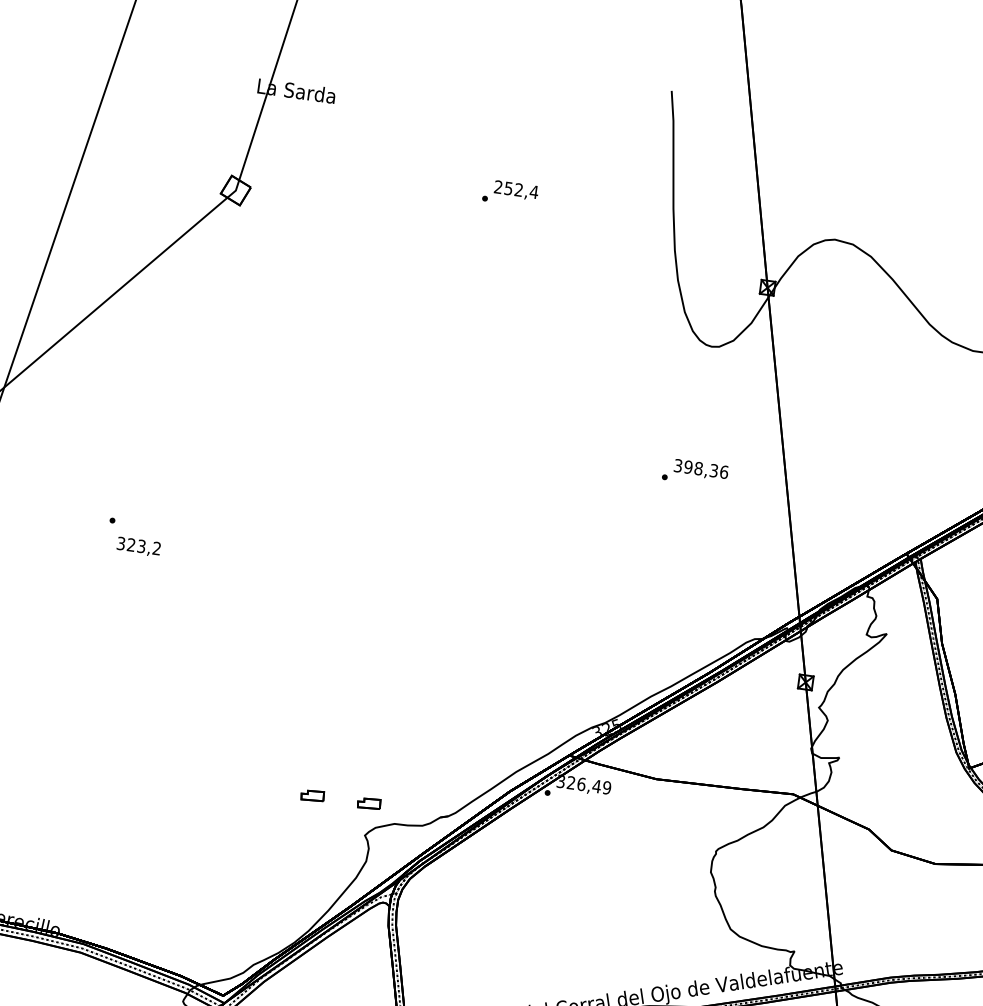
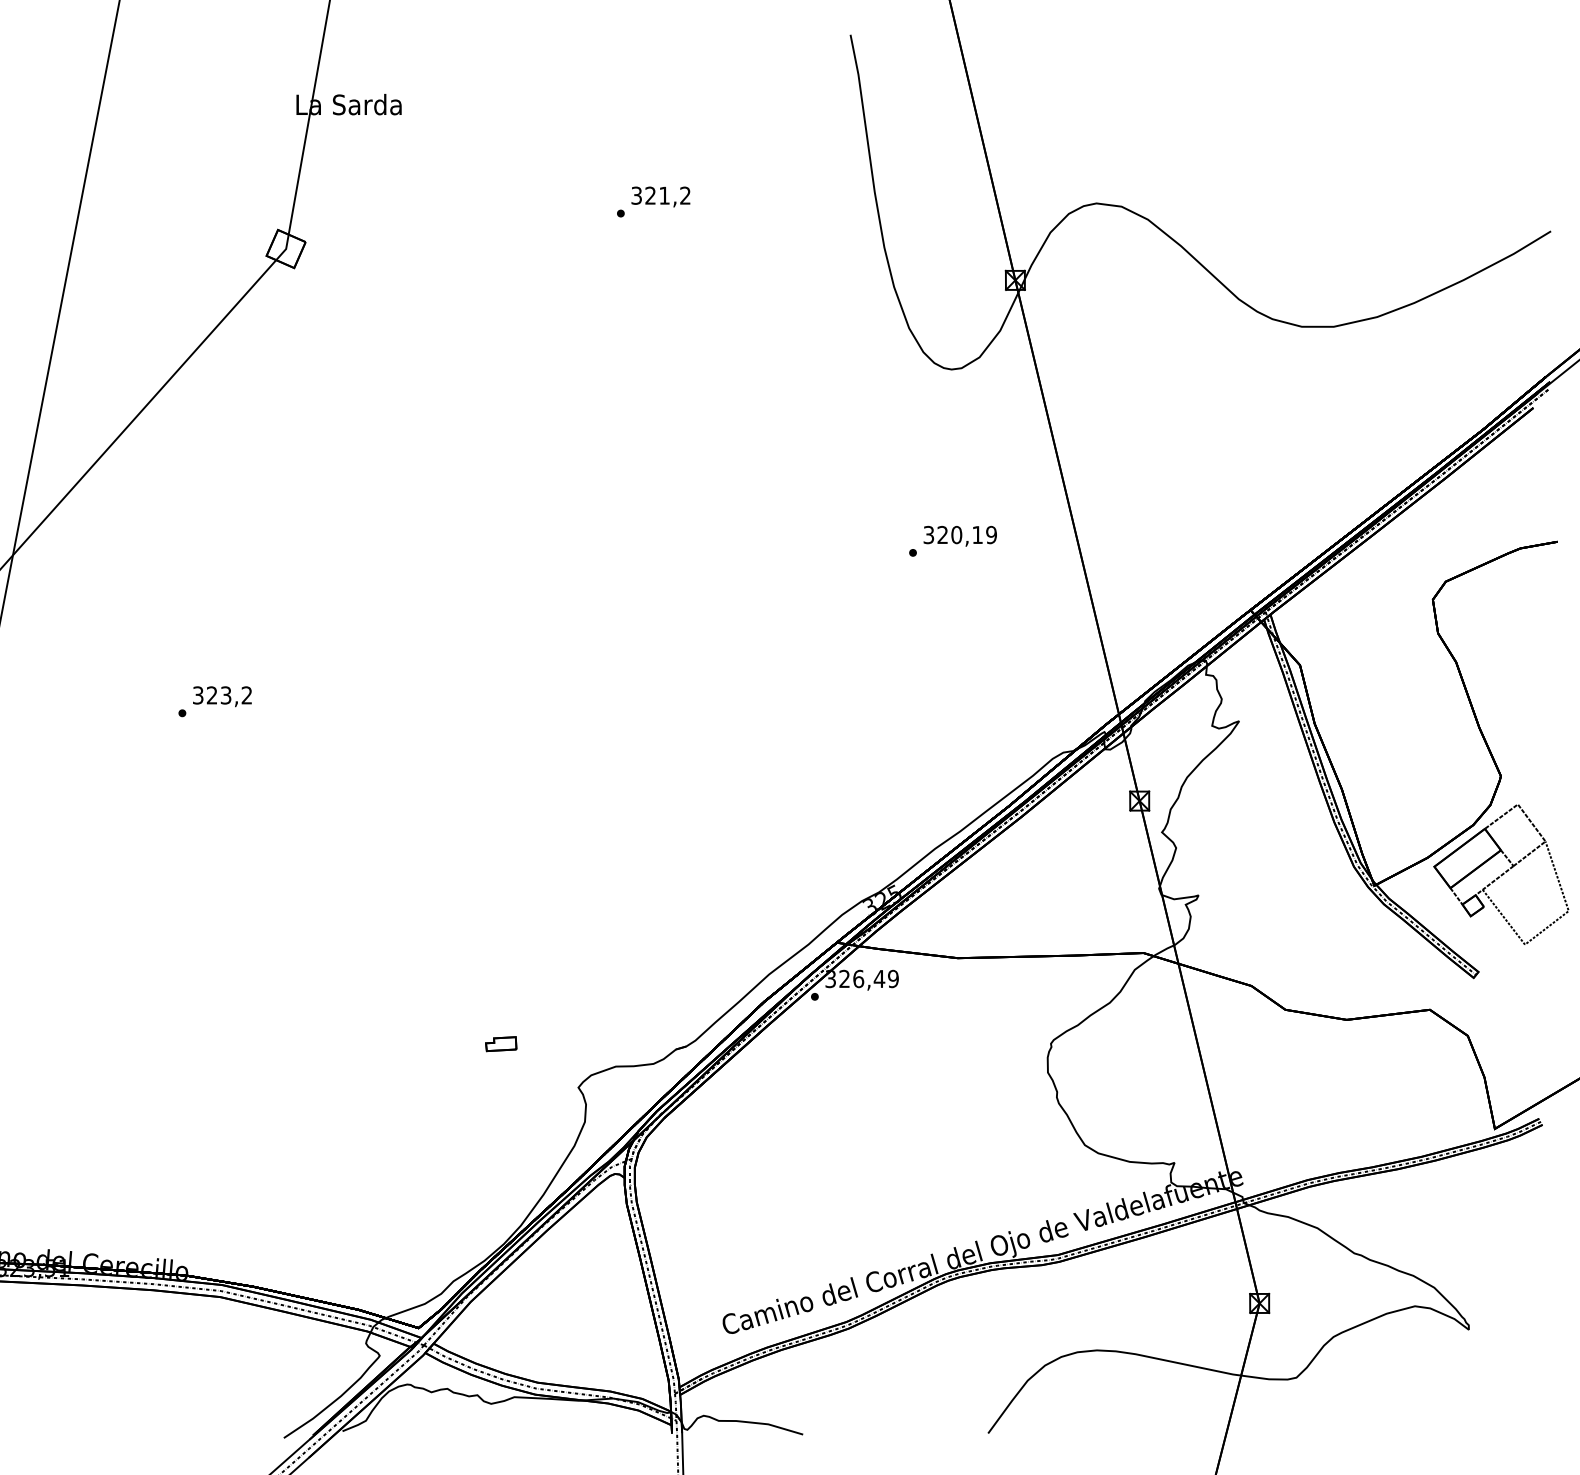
text: (516, 189) -> (661, 195), 252,4 -> 321,2
text: (706, 469) -> (967, 534), 398,36 -> 320,19
text: (138, 546) -> (222, 696), moved
part: (369, 803) -> (578, 1044), removed

